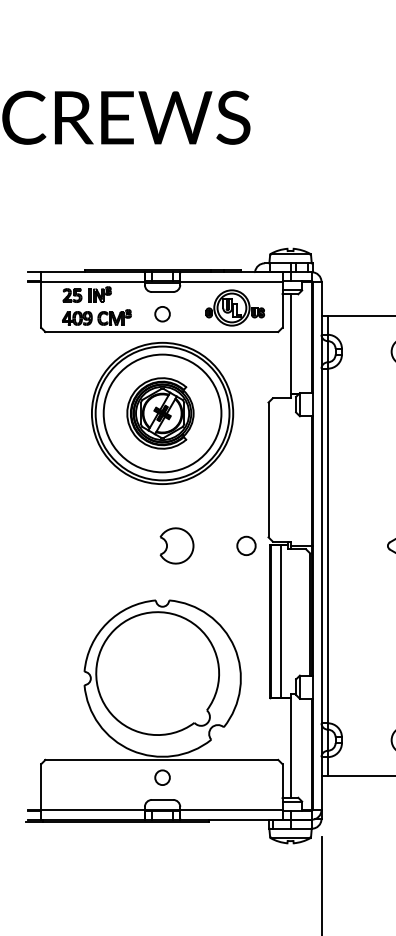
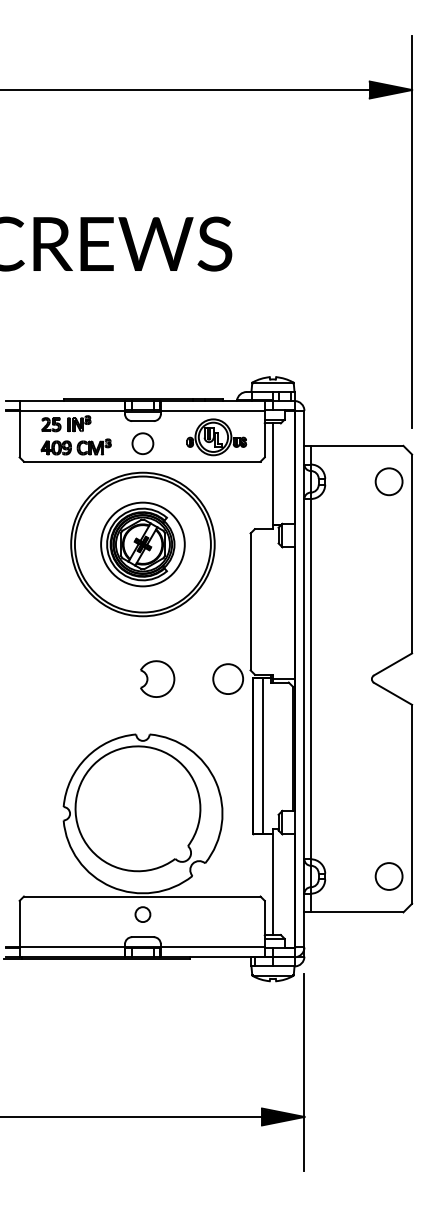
circle: (162, 314) -> (142, 443), size x1.4
circle: (162, 413) -> (142, 544), size x0.7
circle: (245, 545) -> (227, 678), size x1.6

